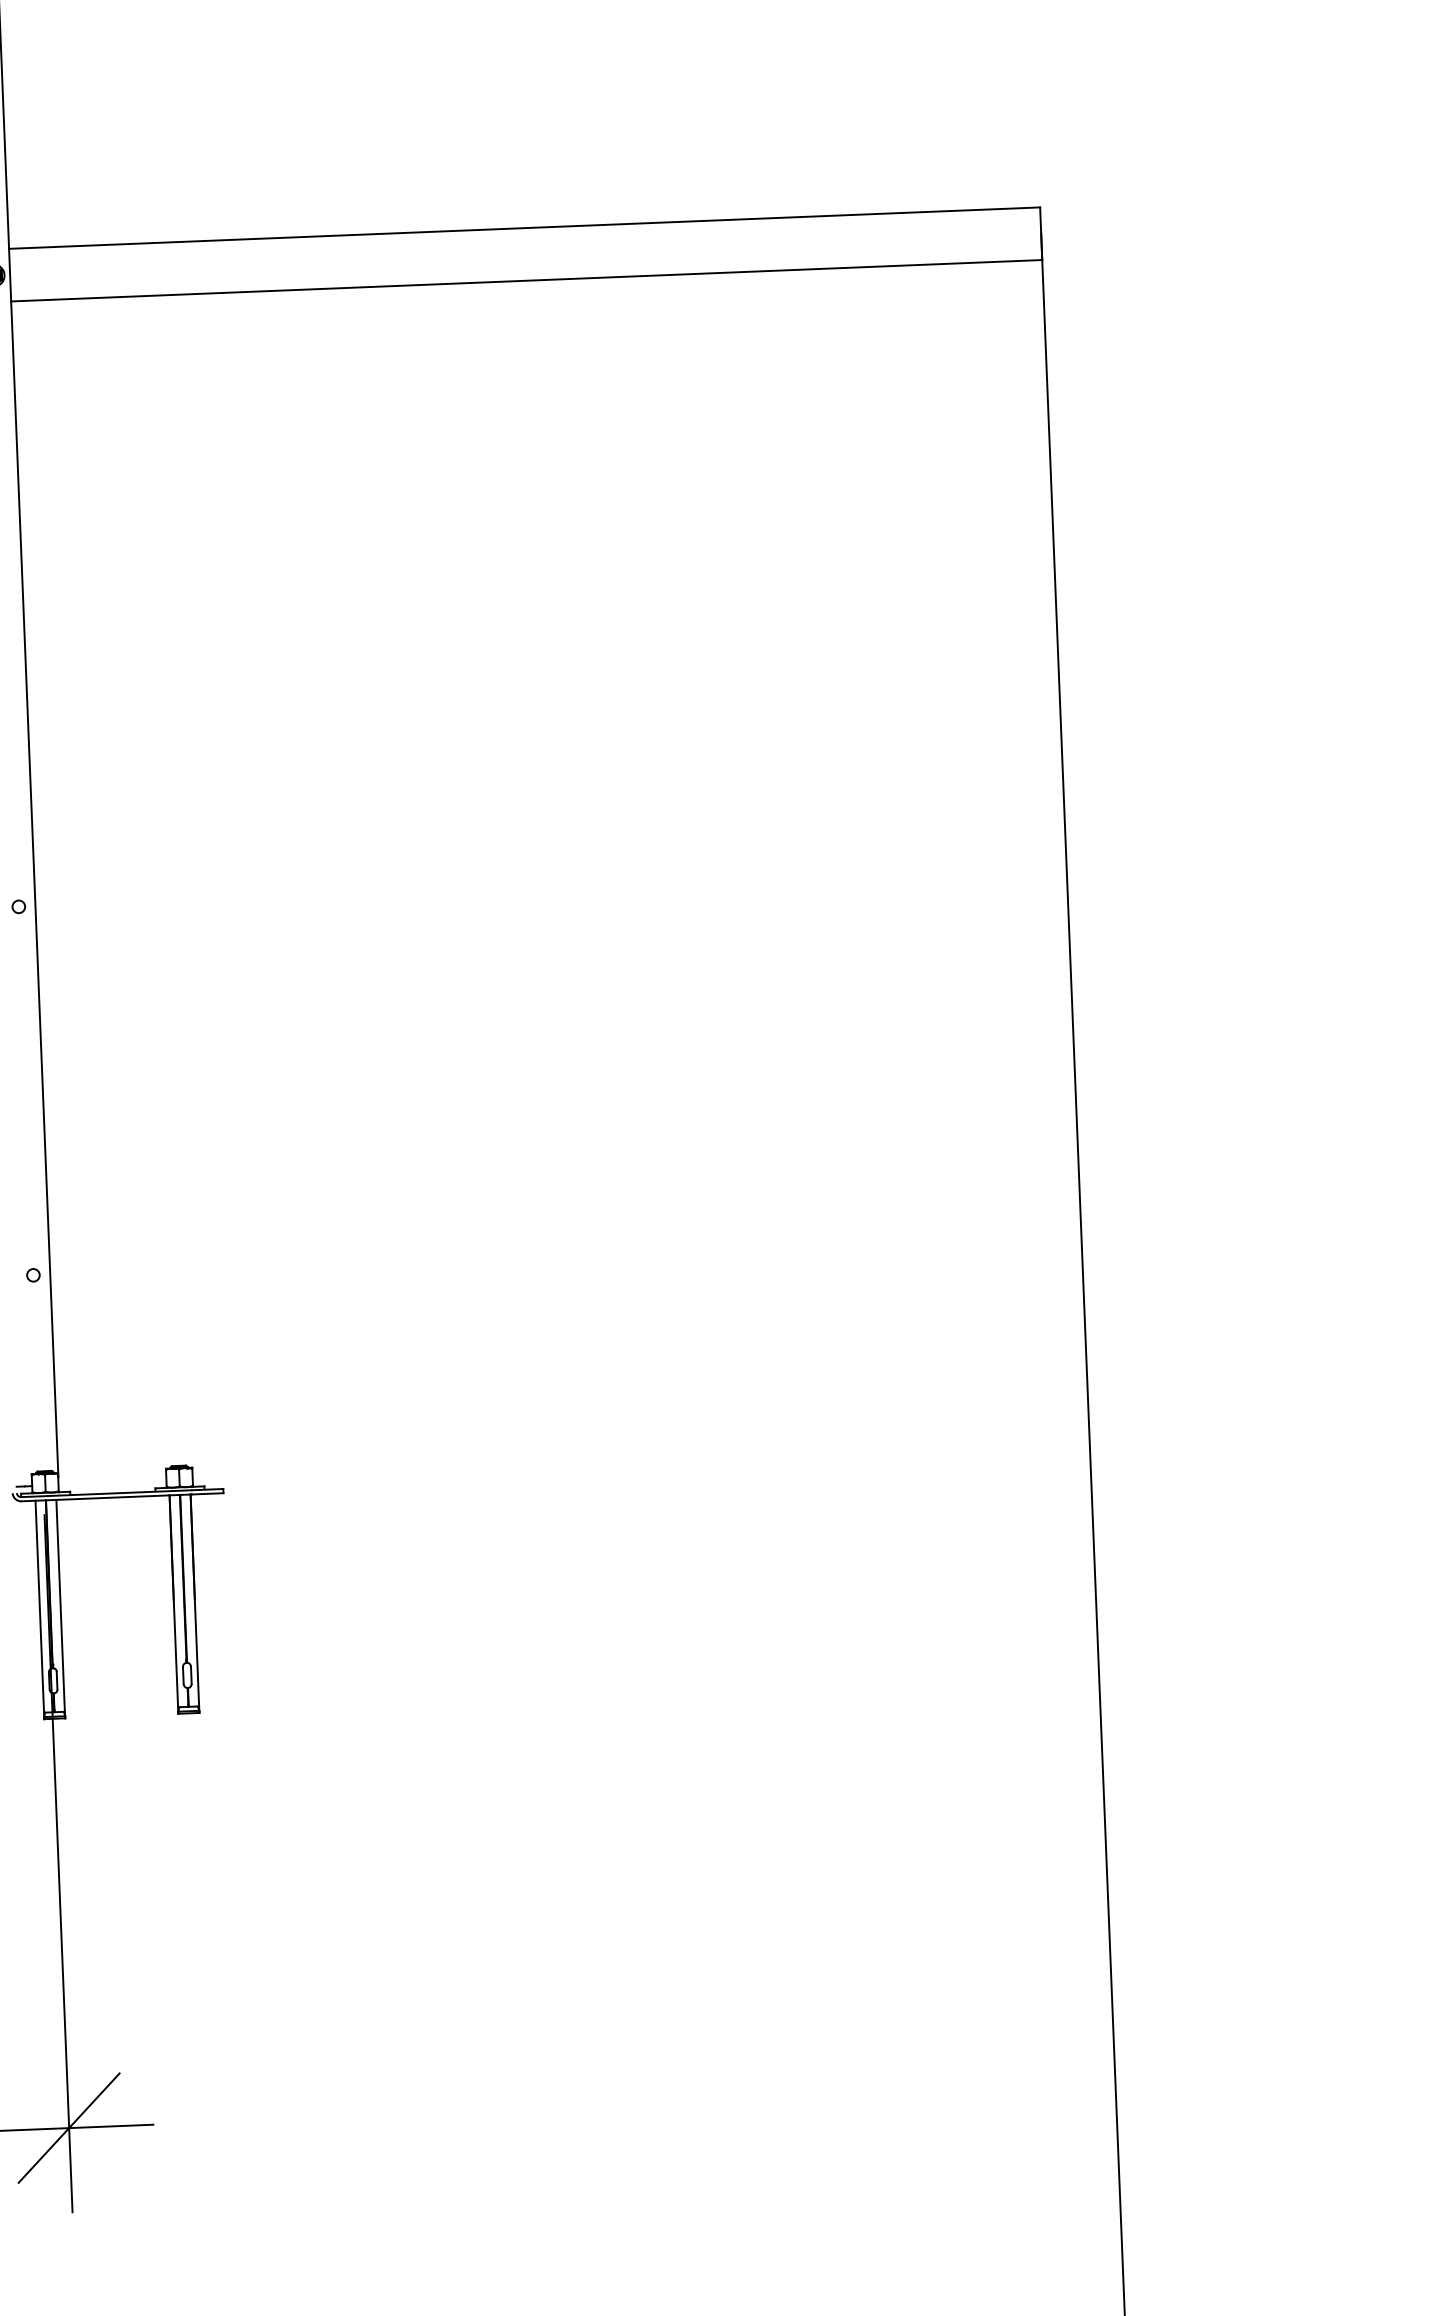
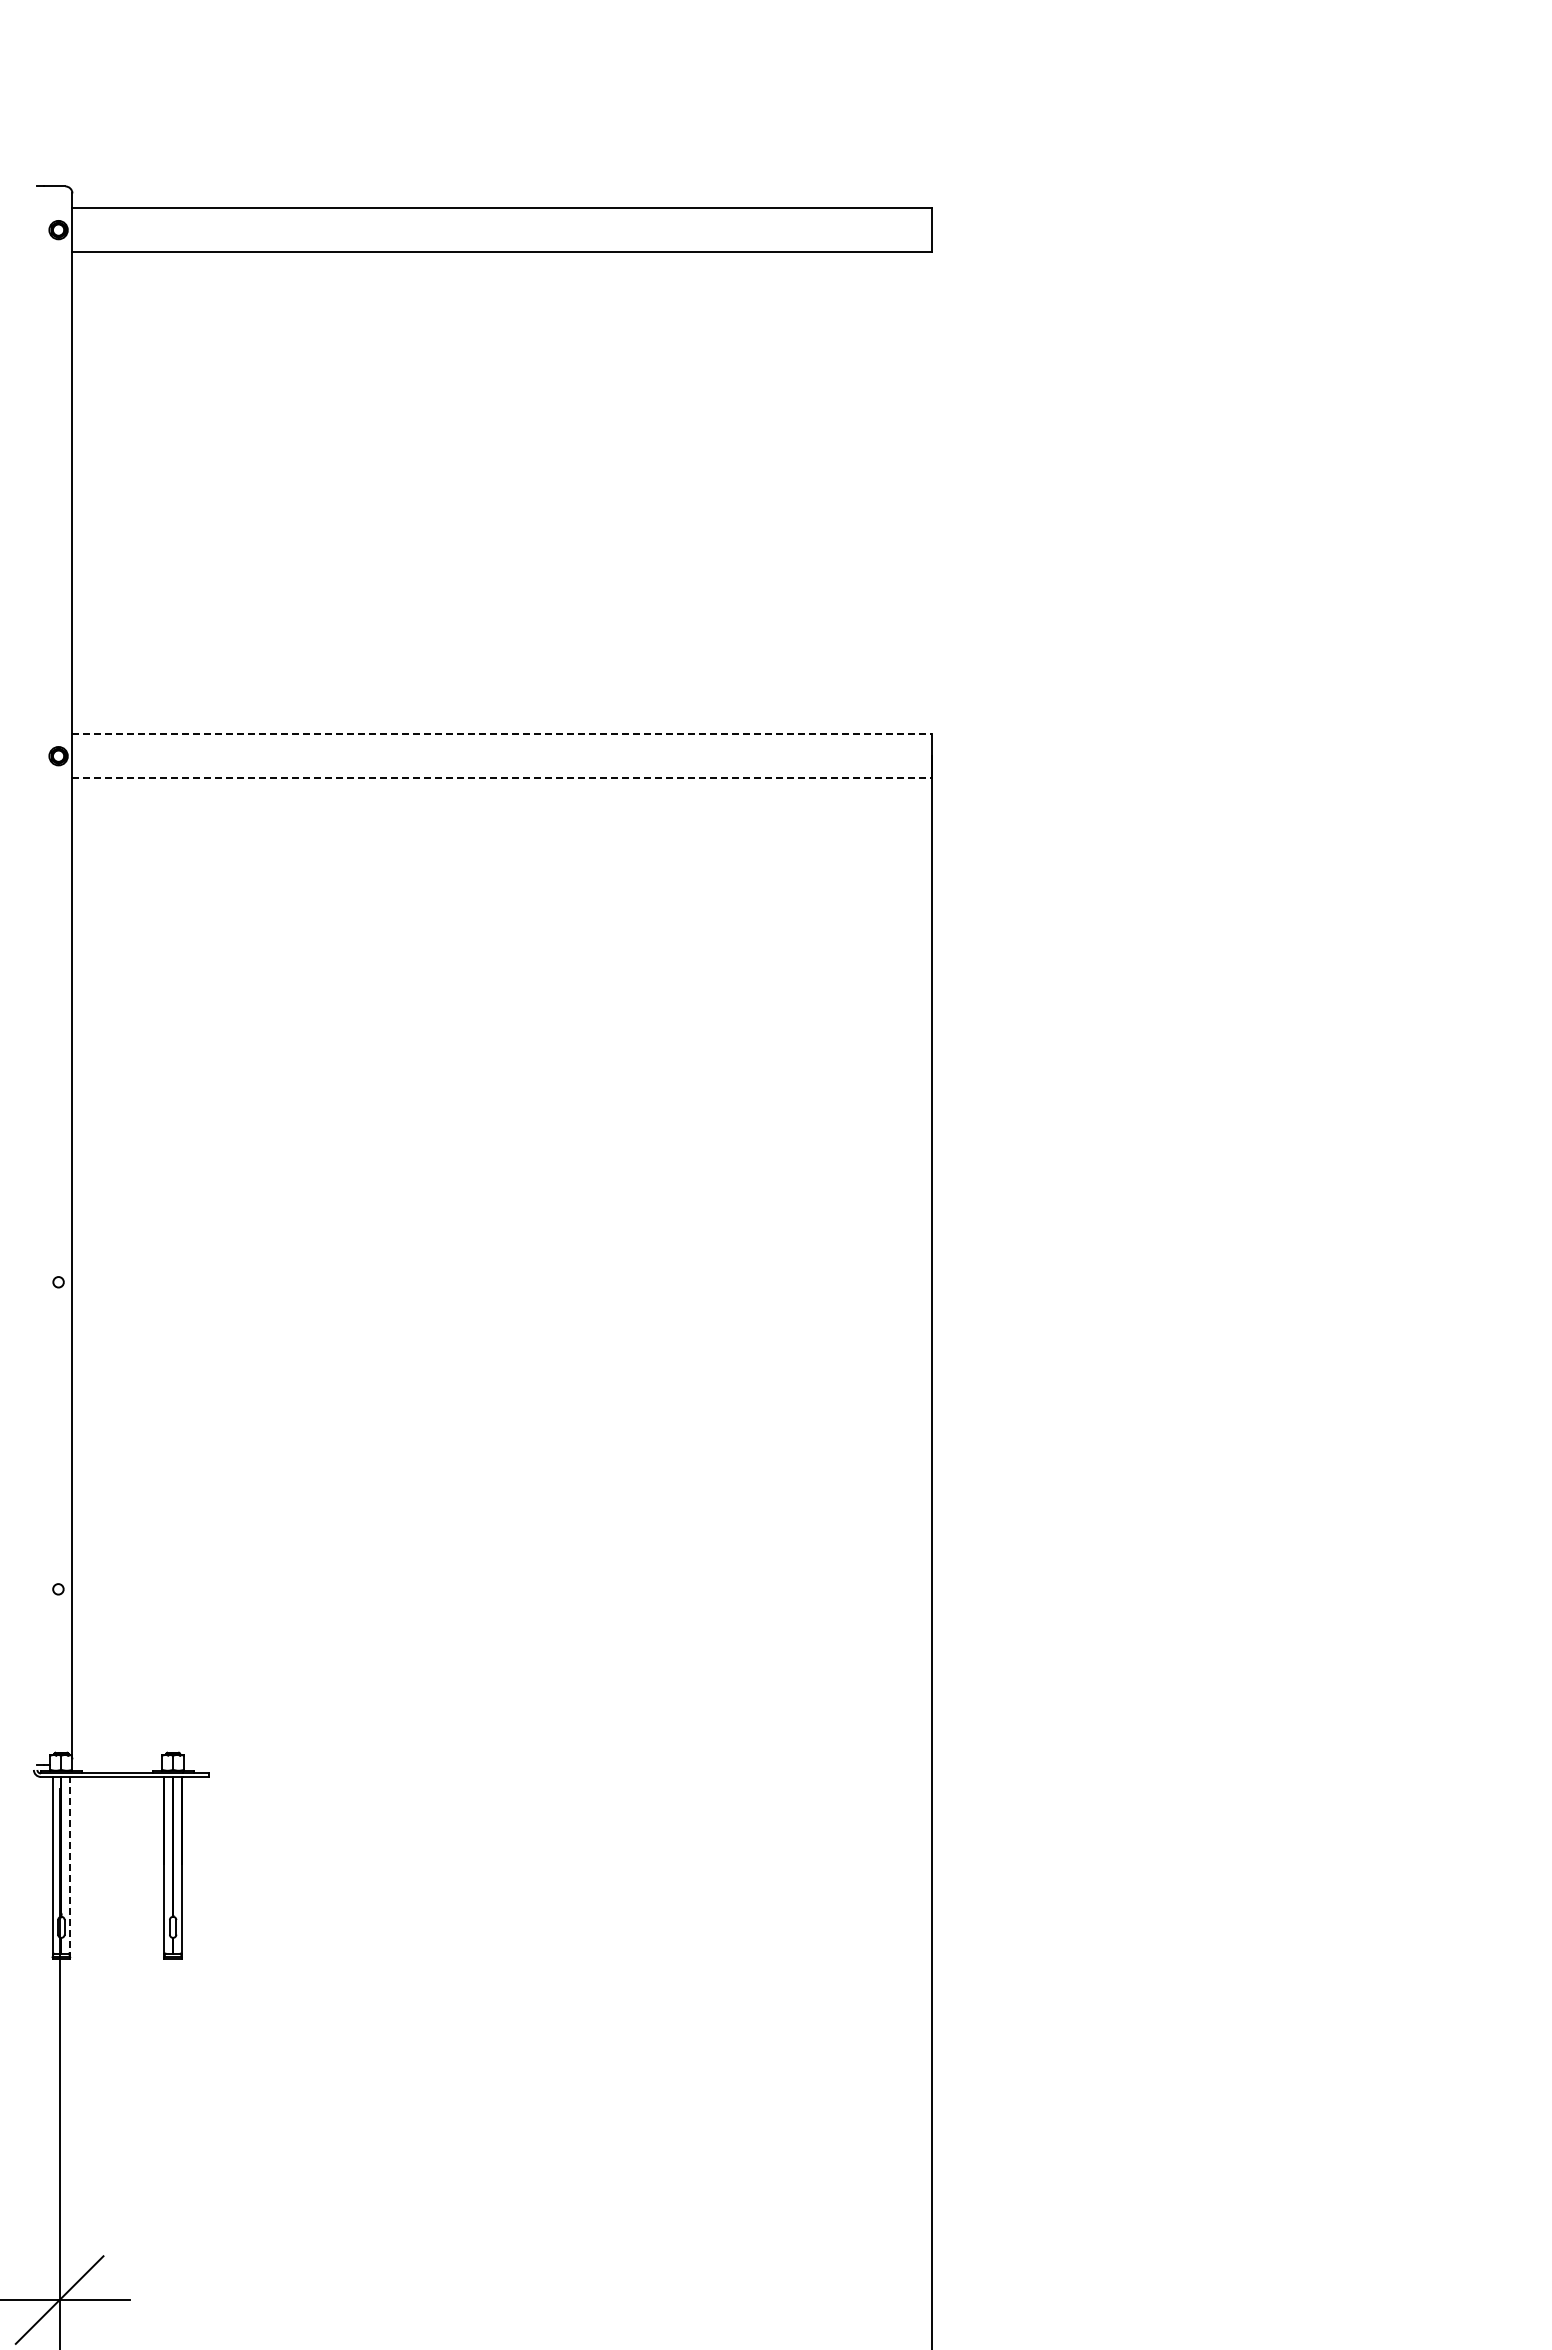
line: (525, 228) -> (502, 734), solid -> dashed
line: (527, 280) -> (502, 778), solid -> dashed
line: (61, 1608) -> (70, 1867), solid -> dashed

